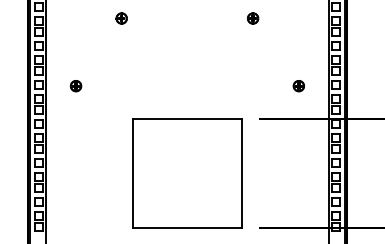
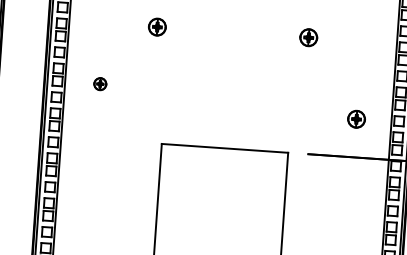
part: (121, 18) -> (157, 27), size x1.4
part: (253, 18) -> (309, 37), size x1.4
part: (76, 86) -> (100, 84), moved
part: (298, 86) -> (355, 119), size x1.4

